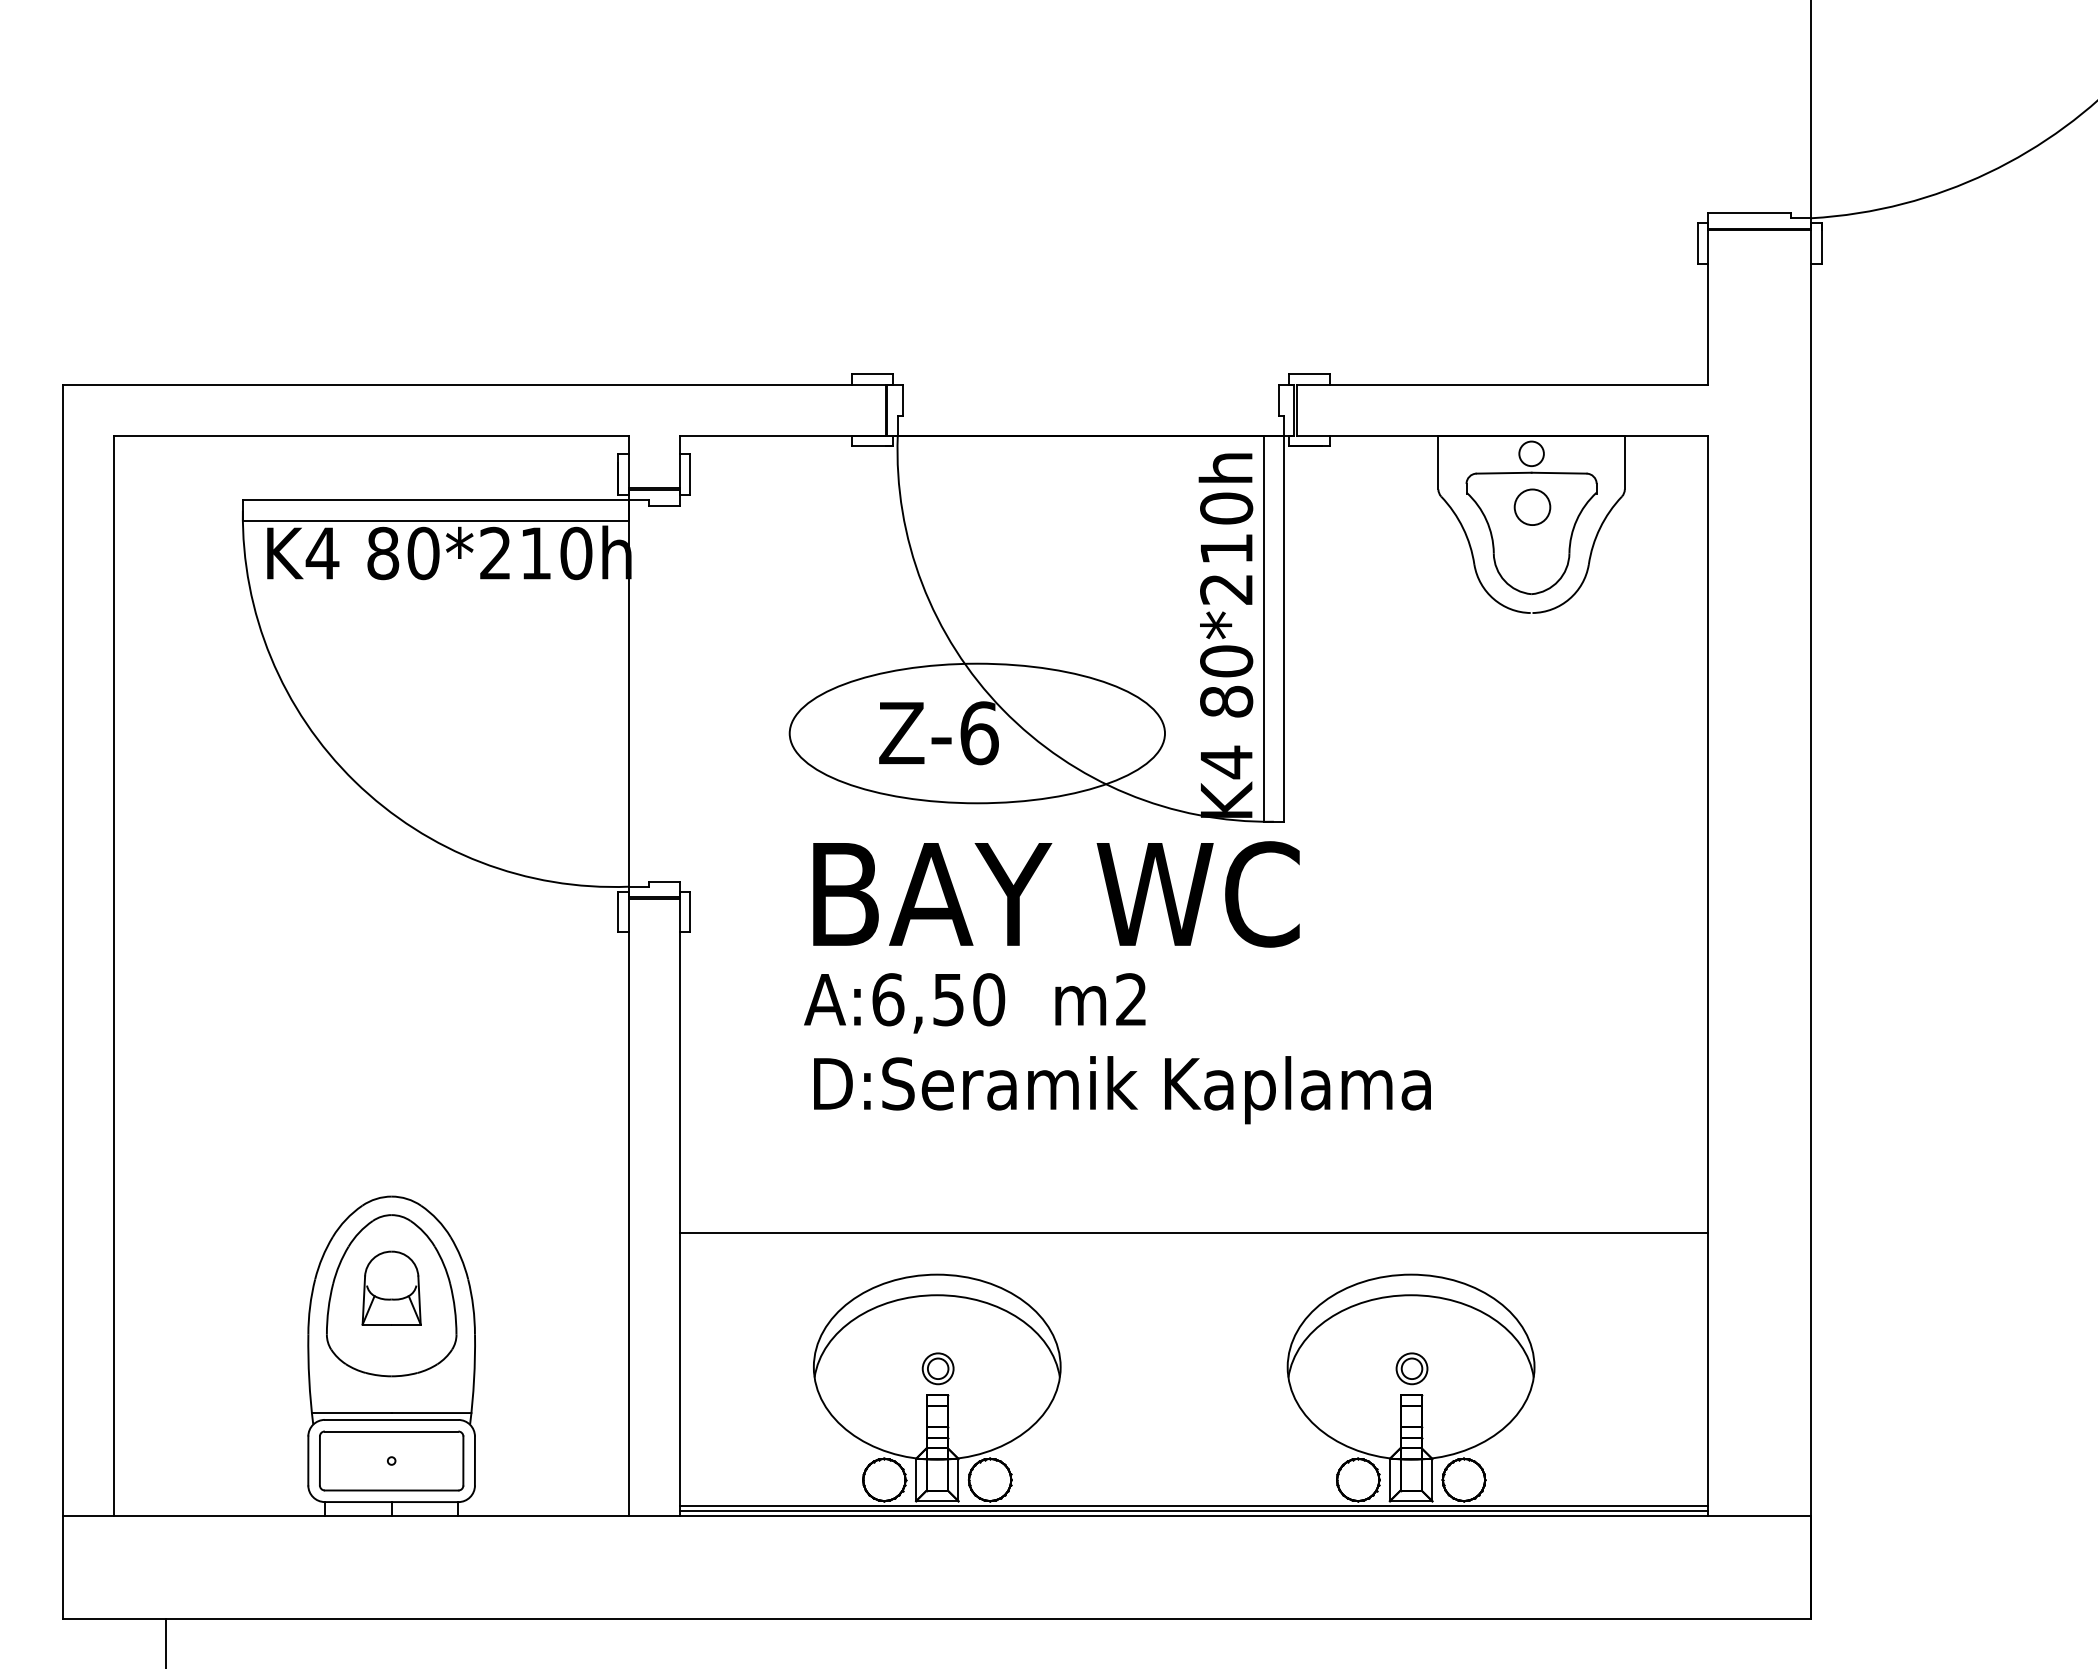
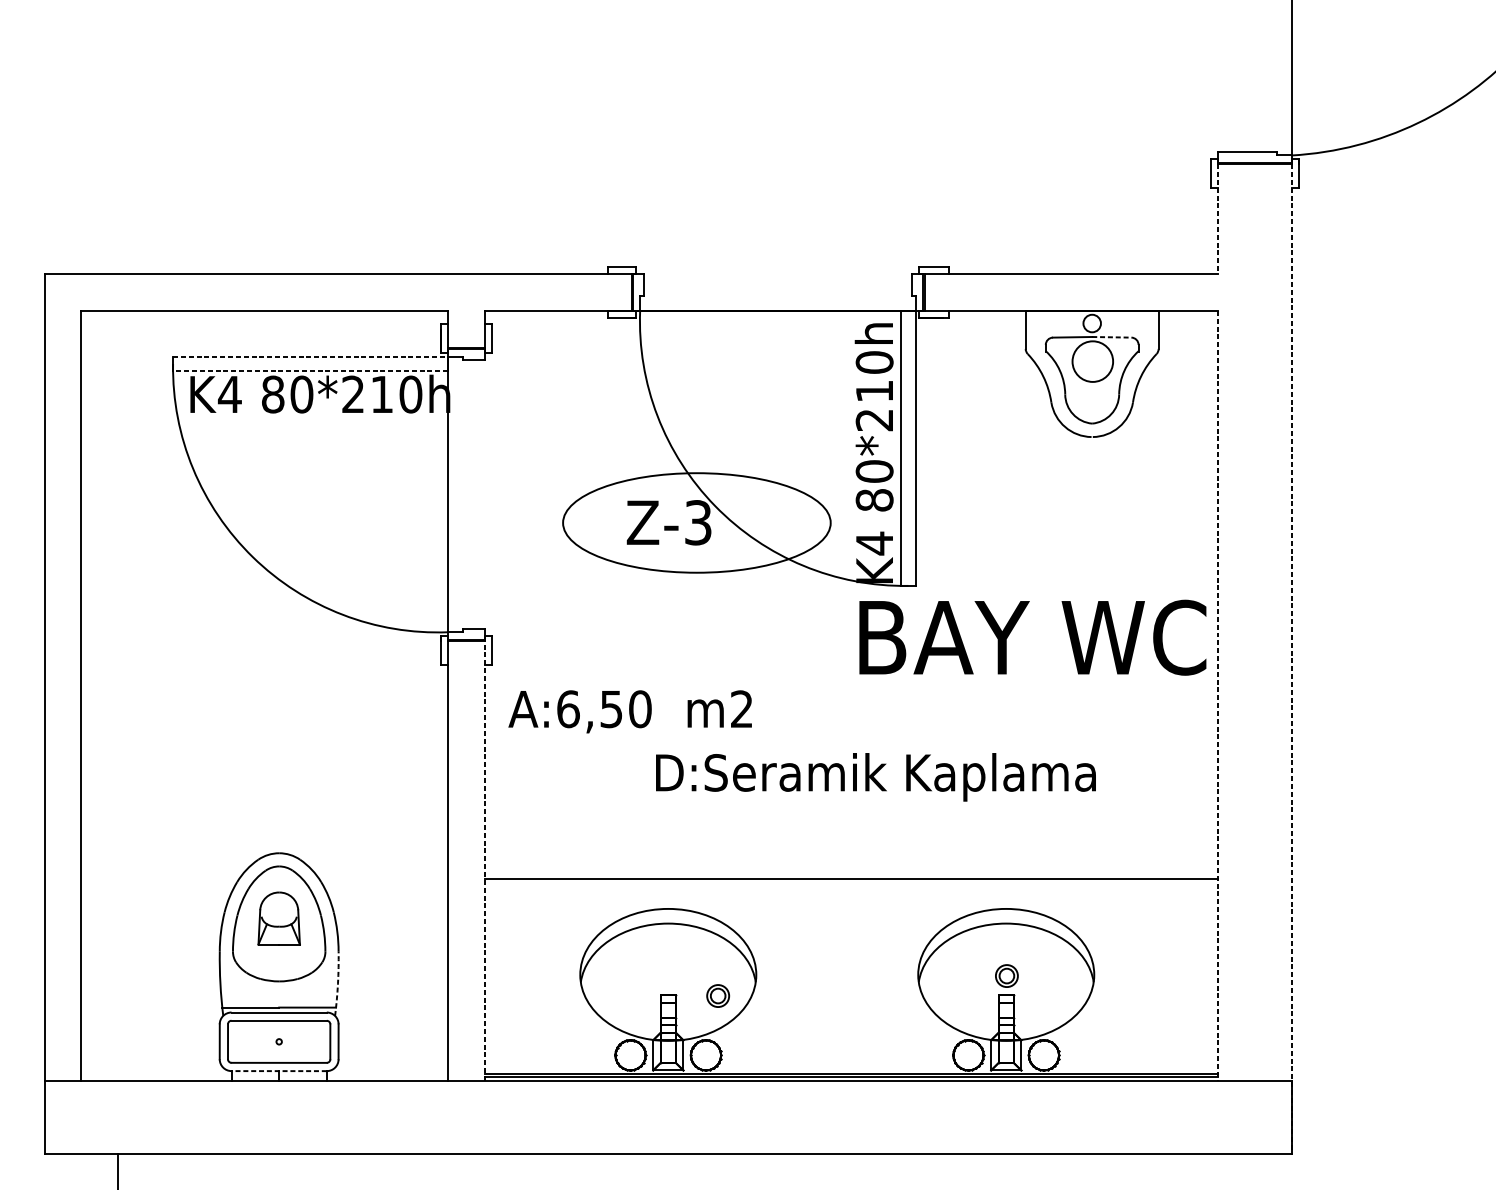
line: (1708, 308) -> (1218, 219), solid -> dashed
line: (1559, 473) -> (1112, 337), solid -> dashed
line: (435, 500) -> (310, 356), solid -> dashed
circle: (1532, 507) -> (1092, 361), size x1.6
line: (435, 520) -> (310, 371), solid -> dashed
text: (979, 733) -> (698, 522), Z-6 -> Z-3
text: (1056, 894) -> (1032, 637), moved
line: (1811, 925) -> (1291, 659), solid -> dashed
line: (1708, 976) -> (1218, 696), solid -> dashed
text: (974, 1003) -> (629, 711), moved
text: (1122, 1090) -> (876, 777), moved
line: (679, 1207) -> (484, 861), solid -> dashed
part: (937, 1368) -> (717, 995), moved
arc: (474, 1379) -> (338, 983), solid -> dashed
line: (391, 1502) -> (279, 1071), solid -> dashed

